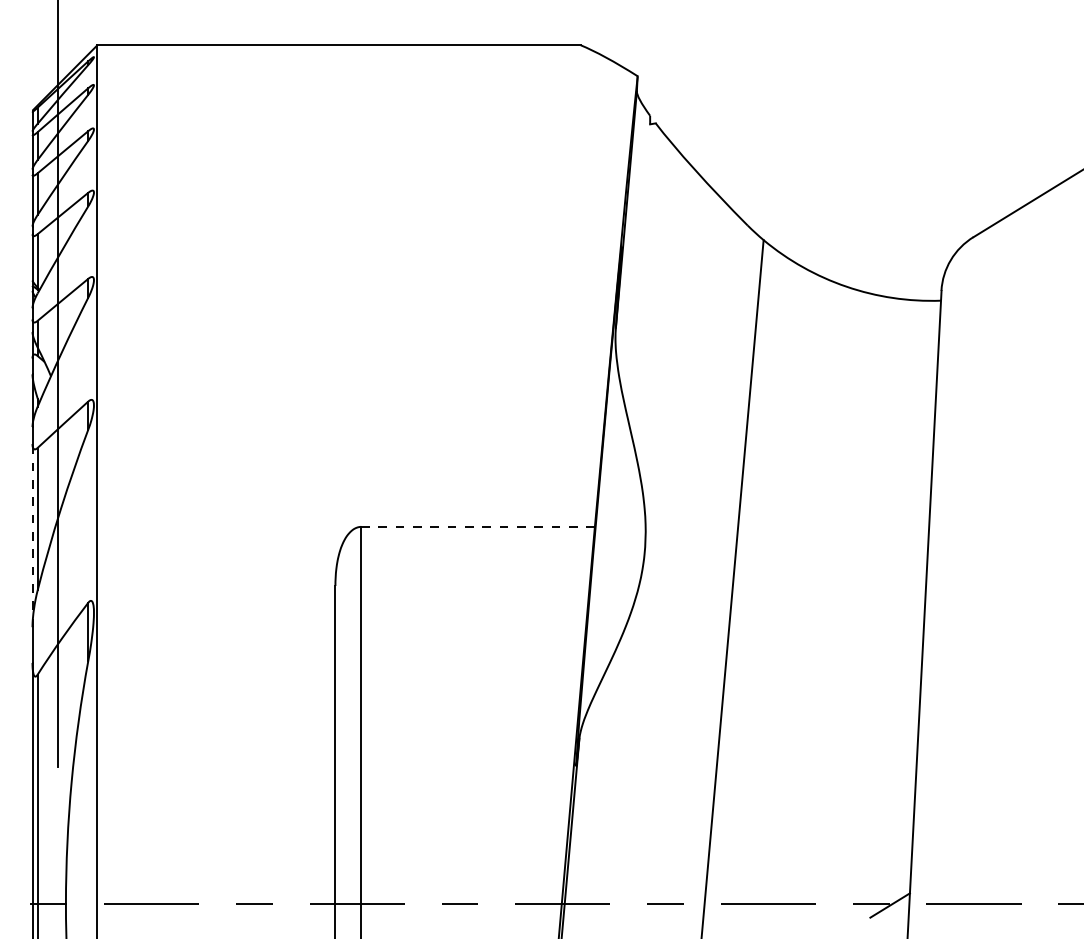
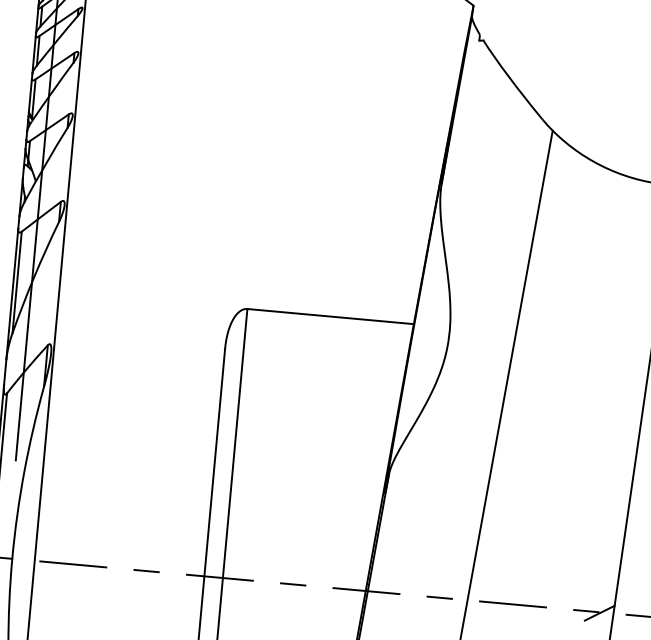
line: (478, 526) -> (330, 316), dashed -> solid
line: (32, 535) -> (12, 293), dashed -> solid

